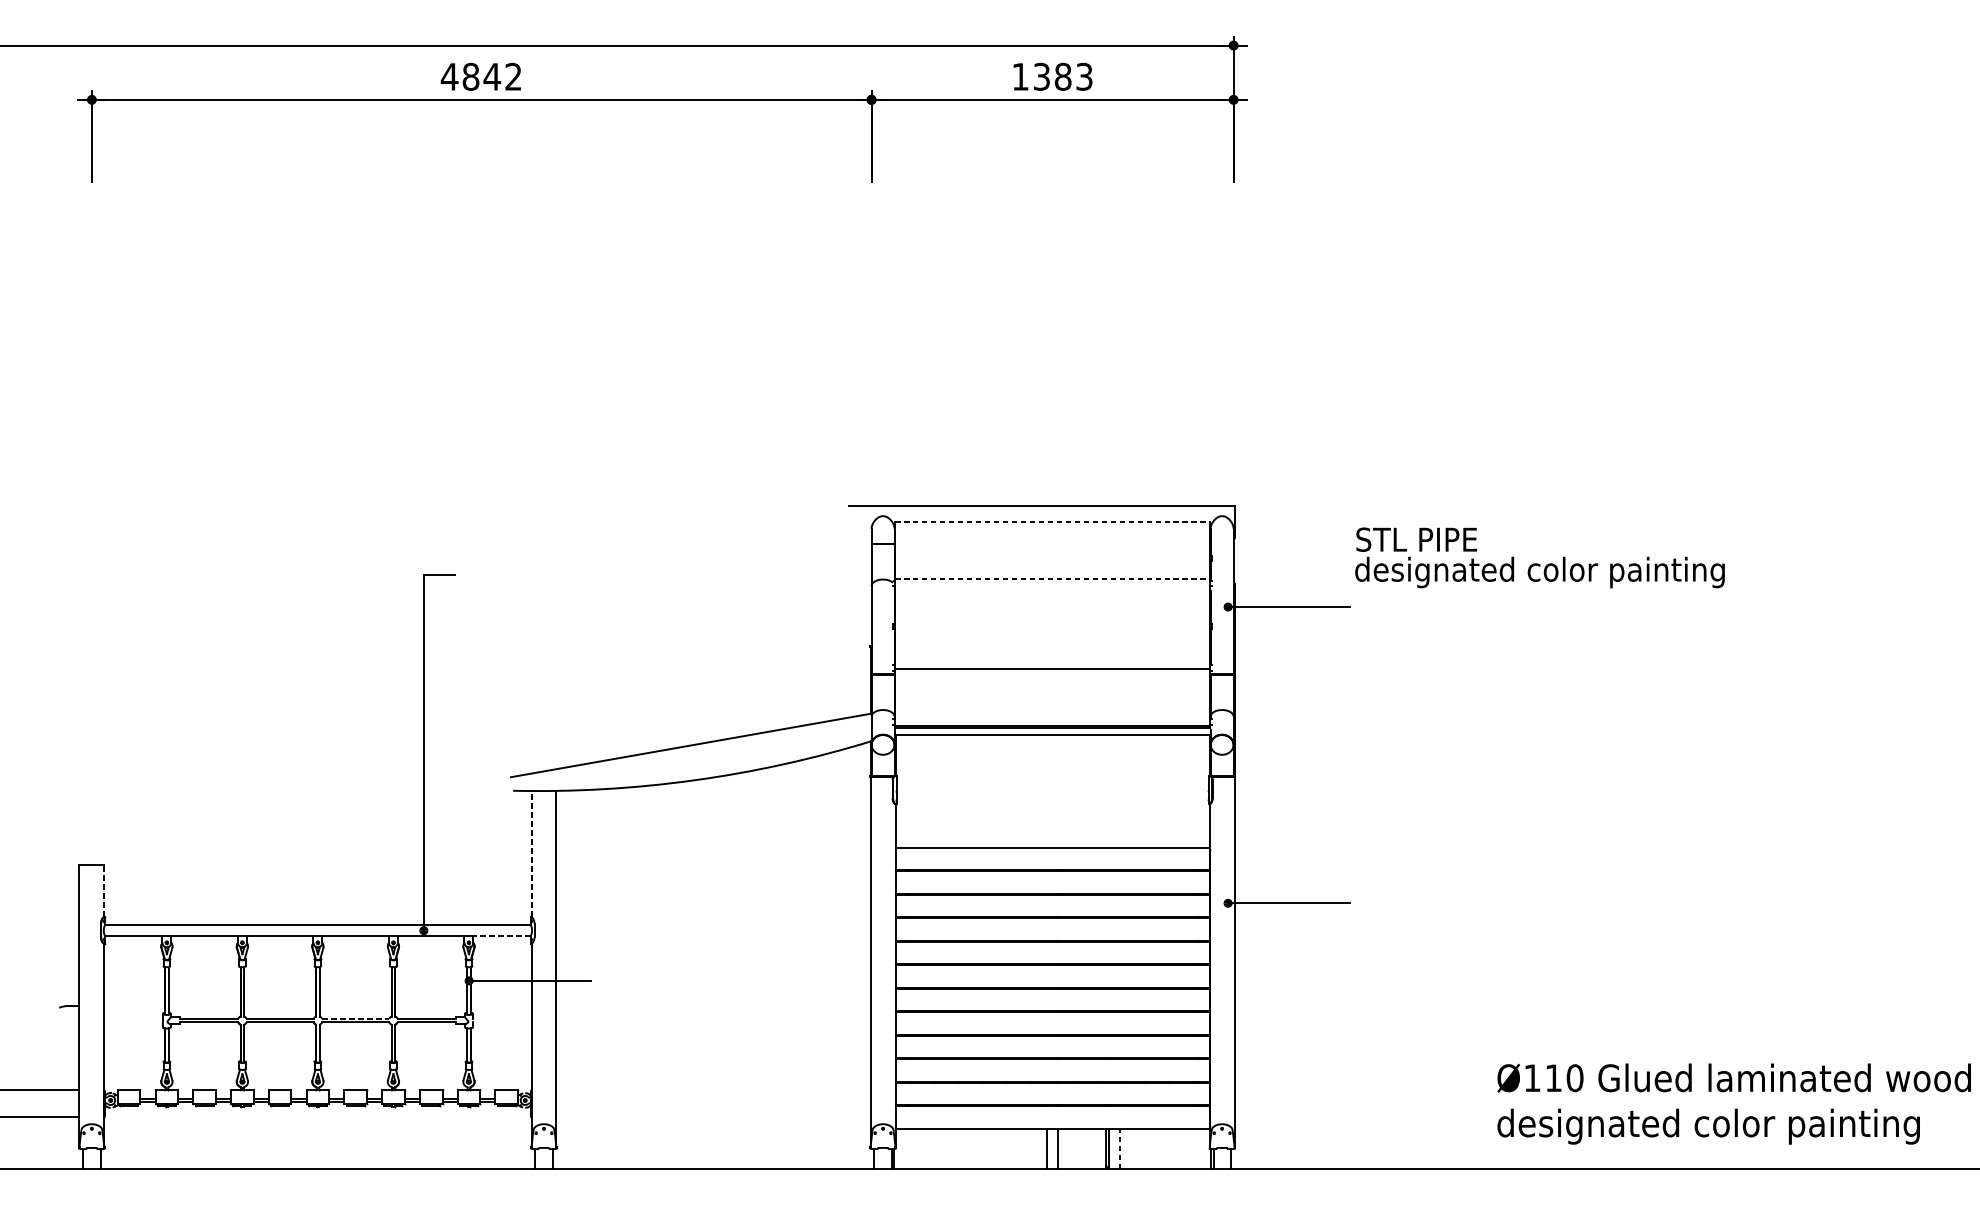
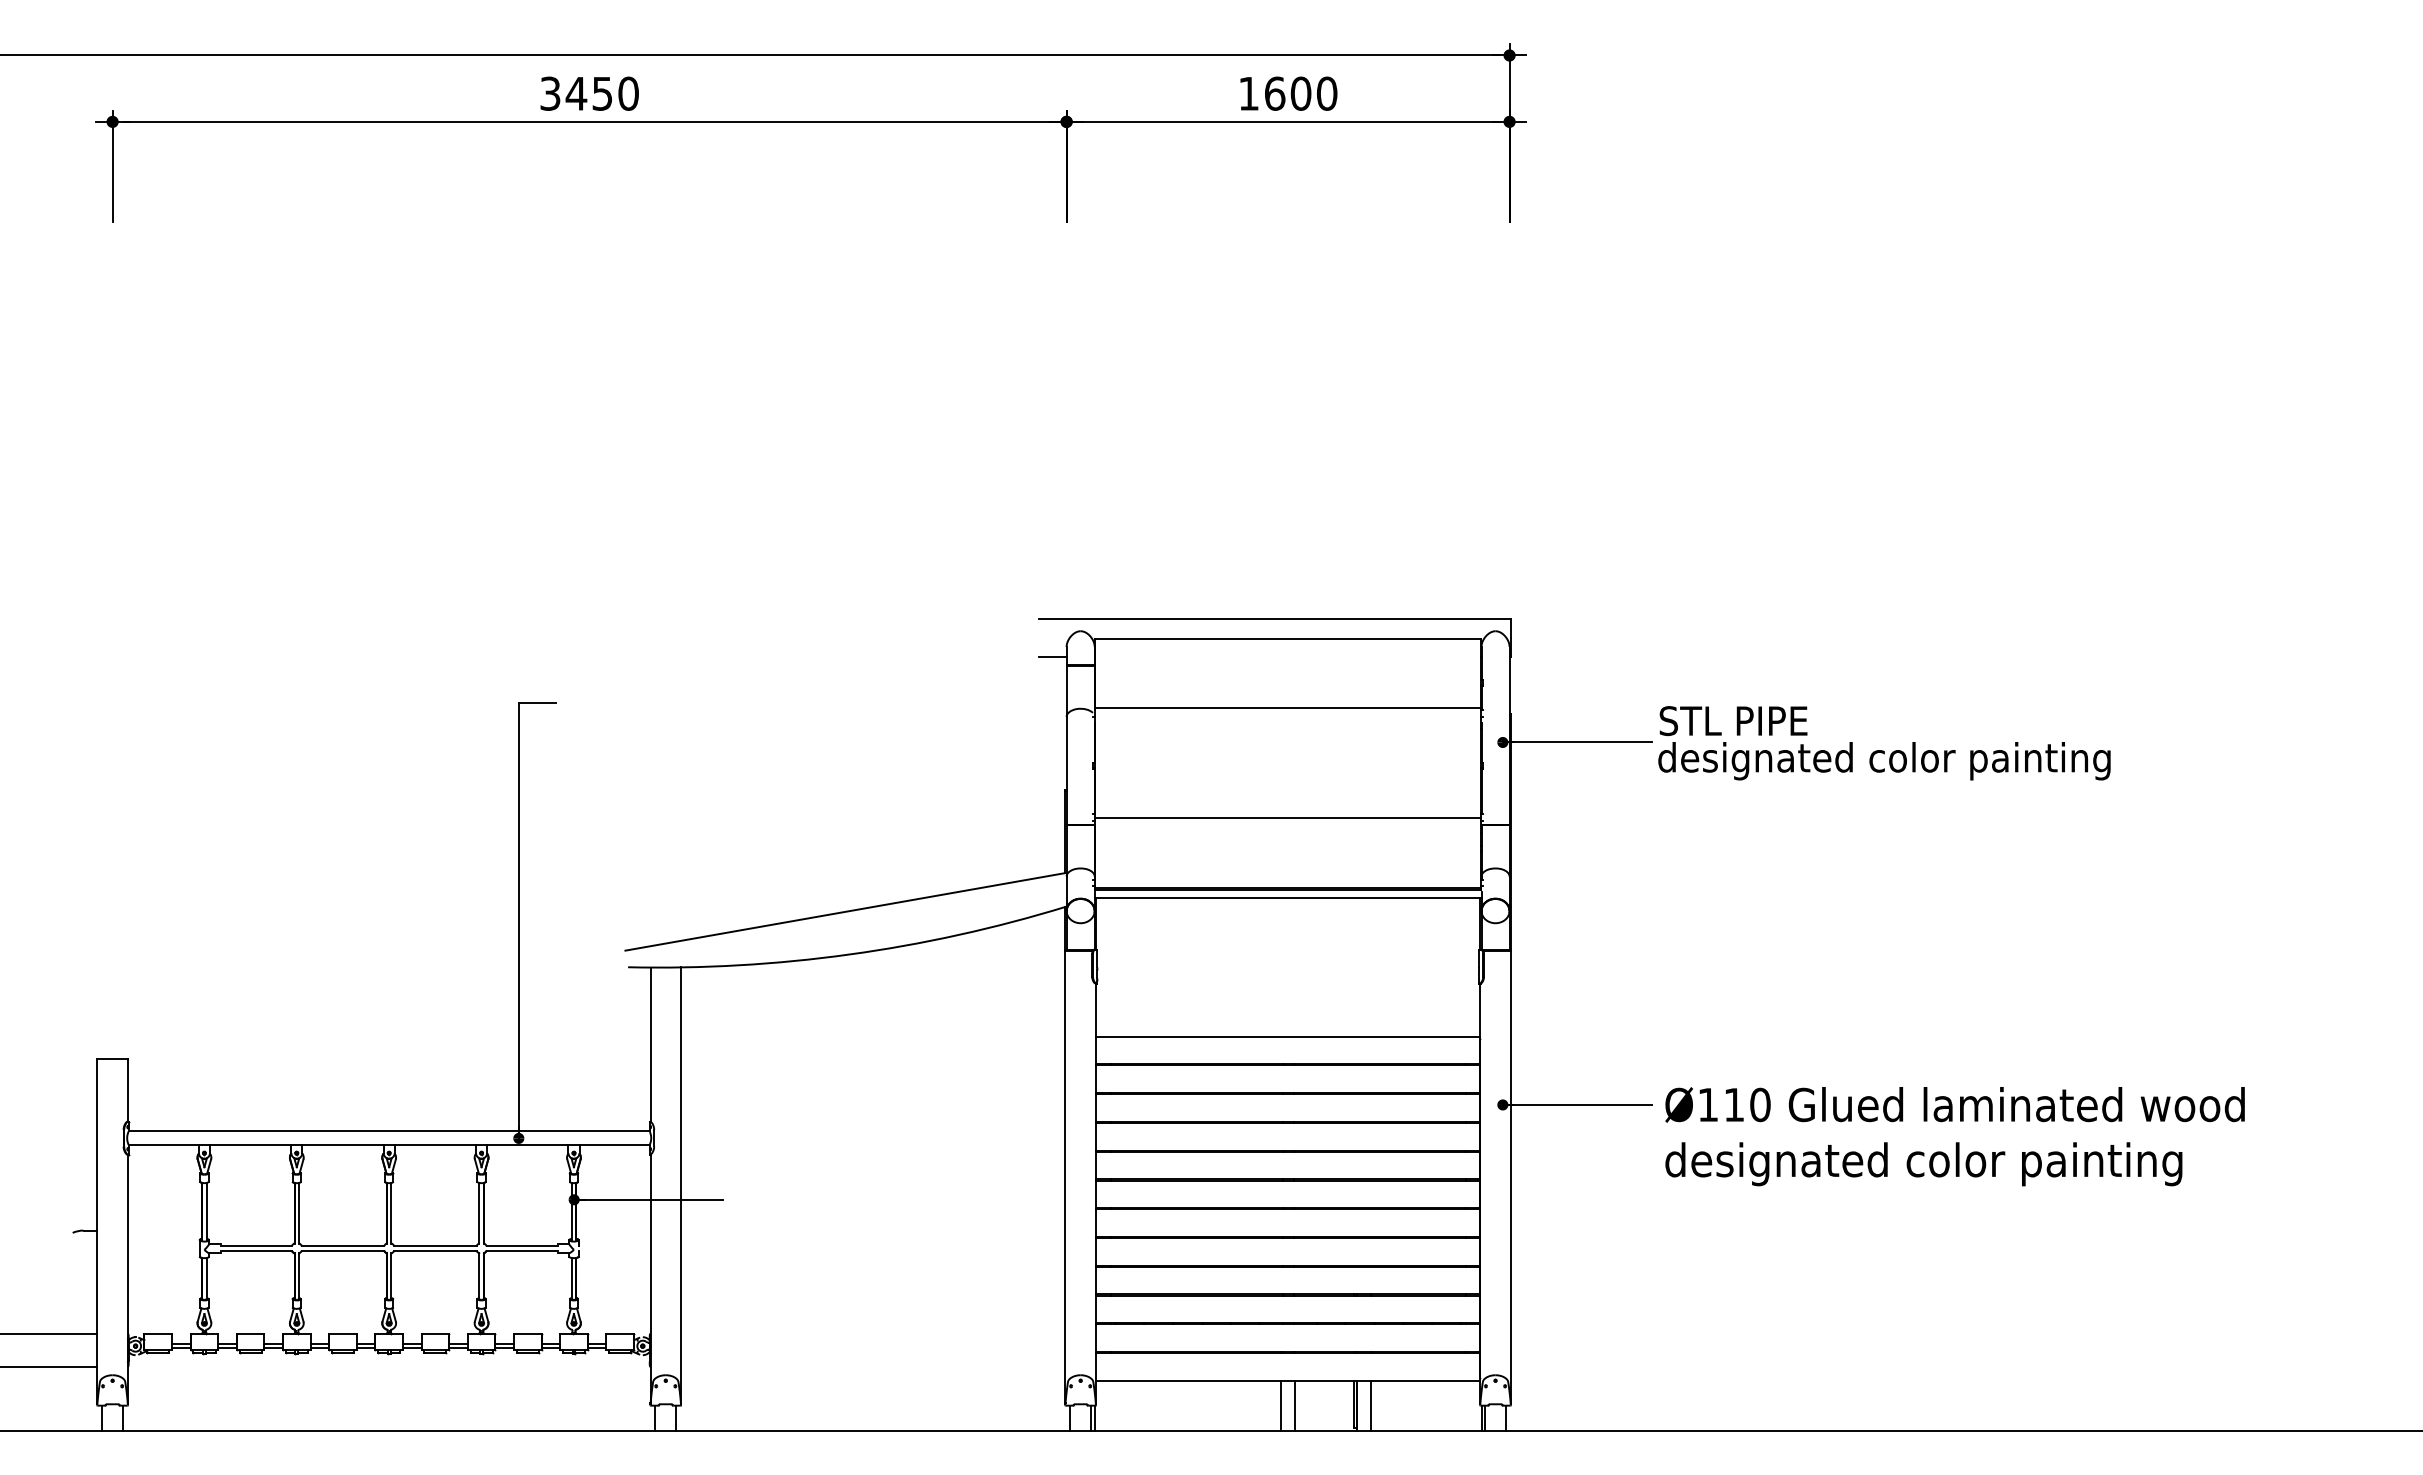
text: (480, 76) -> (588, 93), 4842 -> 3450
text: (1063, 76) -> (1301, 93), 1383 -> 1600
line: (1052, 522) -> (1288, 638), dashed -> solid
line: (860, 537) -> (1052, 657), added
text: (1540, 558) -> (1884, 743), moved
line: (1052, 578) -> (1288, 707), dashed -> solid
line: (531, 853) -> (650, 1044), dashed -> solid
line: (104, 891) -> (127, 1090), dashed -> solid
line: (502, 935) -> (614, 1144), dashed -> solid
line: (355, 1019) -> (435, 1246), dashed -> solid
text: (1733, 1104) -> (1954, 1136), moved
line: (1120, 1148) -> (1371, 1405), dashed -> solid

